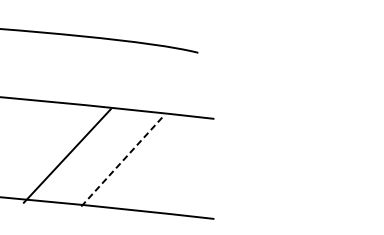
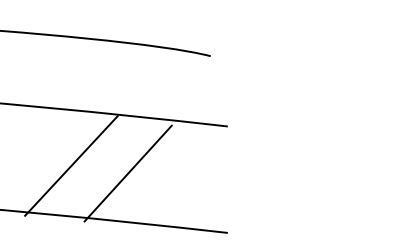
line: (121, 163) -> (128, 173), dashed -> solid

